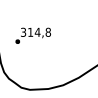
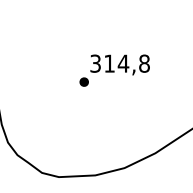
text: (32, 35) -> (113, 69), moved

